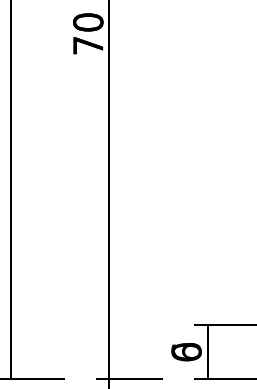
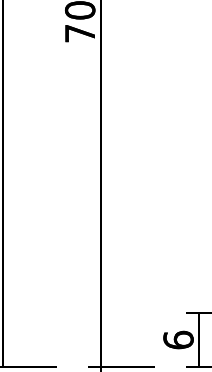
text: (186, 352) -> (178, 340), 0 -> 6

